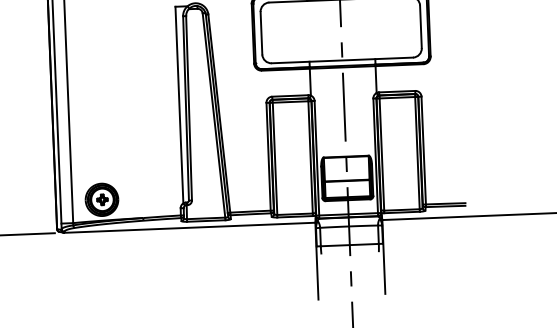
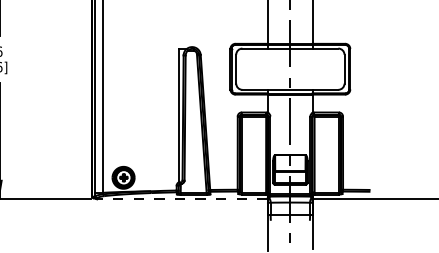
line: (188, 228) -> (181, 199), solid -> dashed

